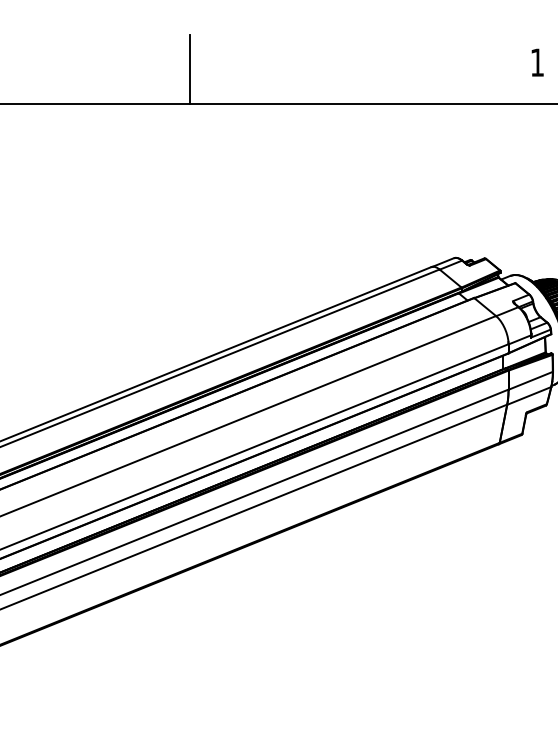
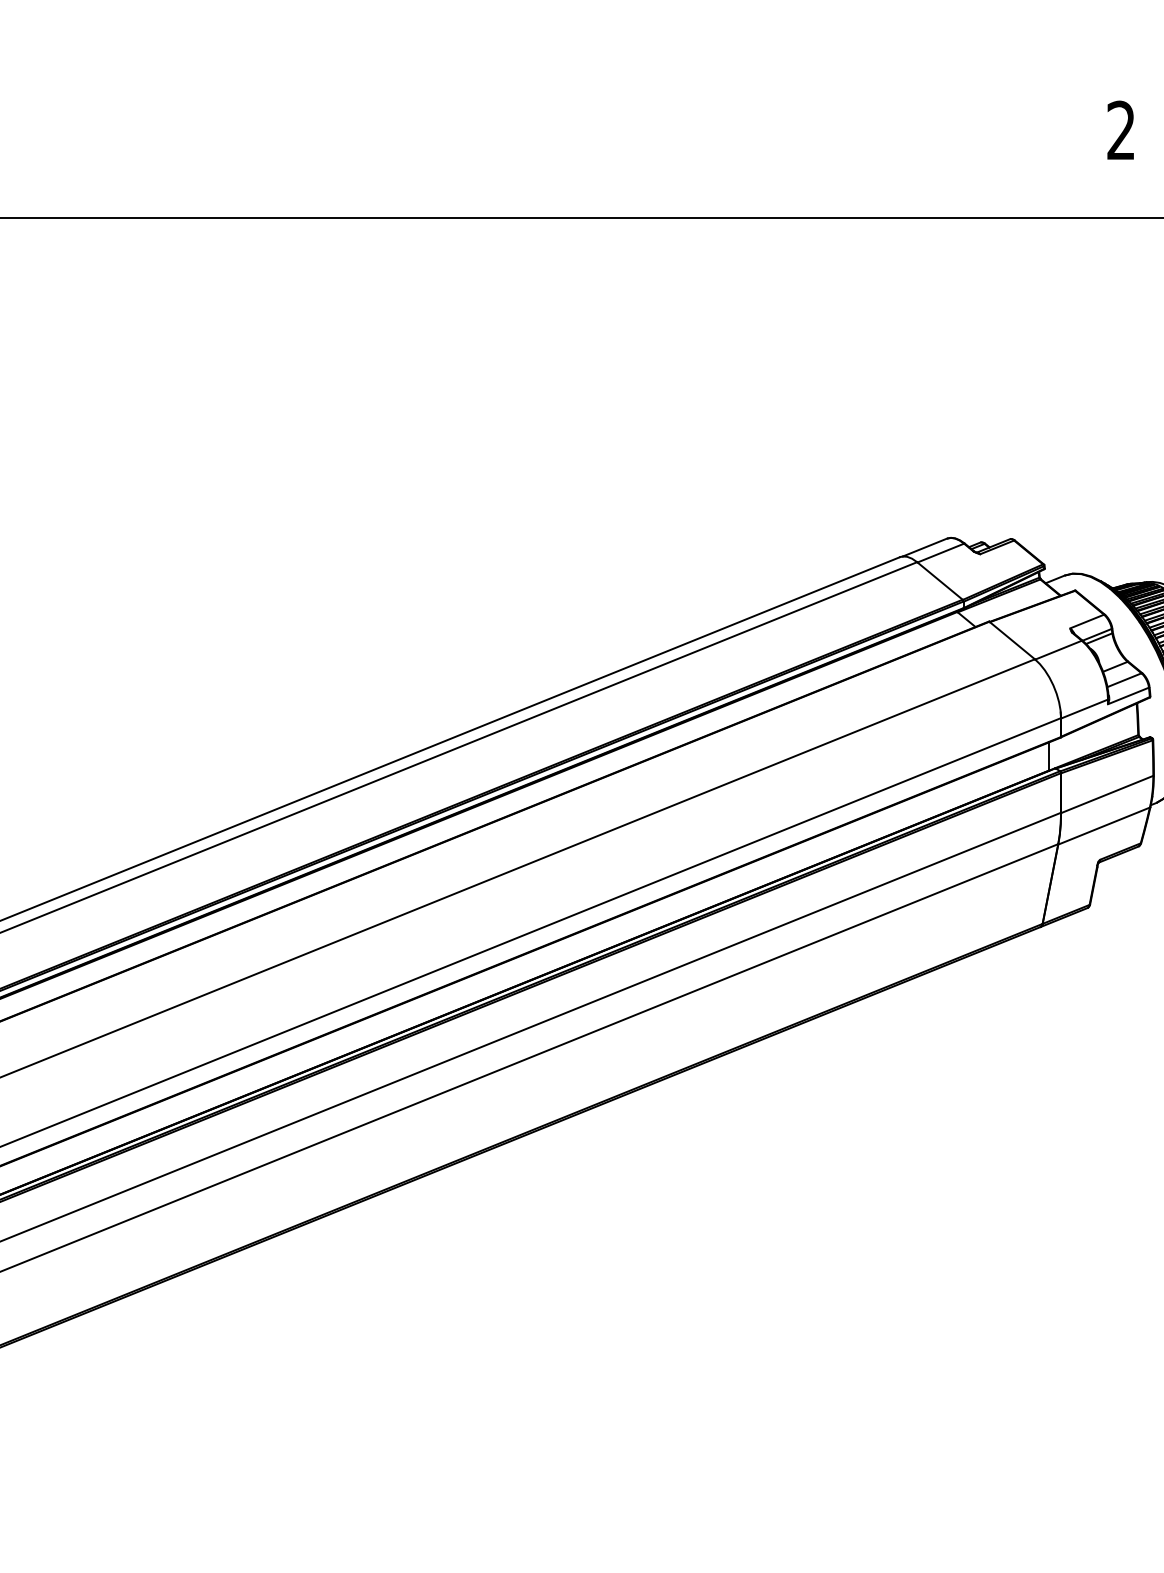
text: (536, 62) -> (1119, 130), 1 -> 2
line: (190, 69) -> (397, 144), removed

